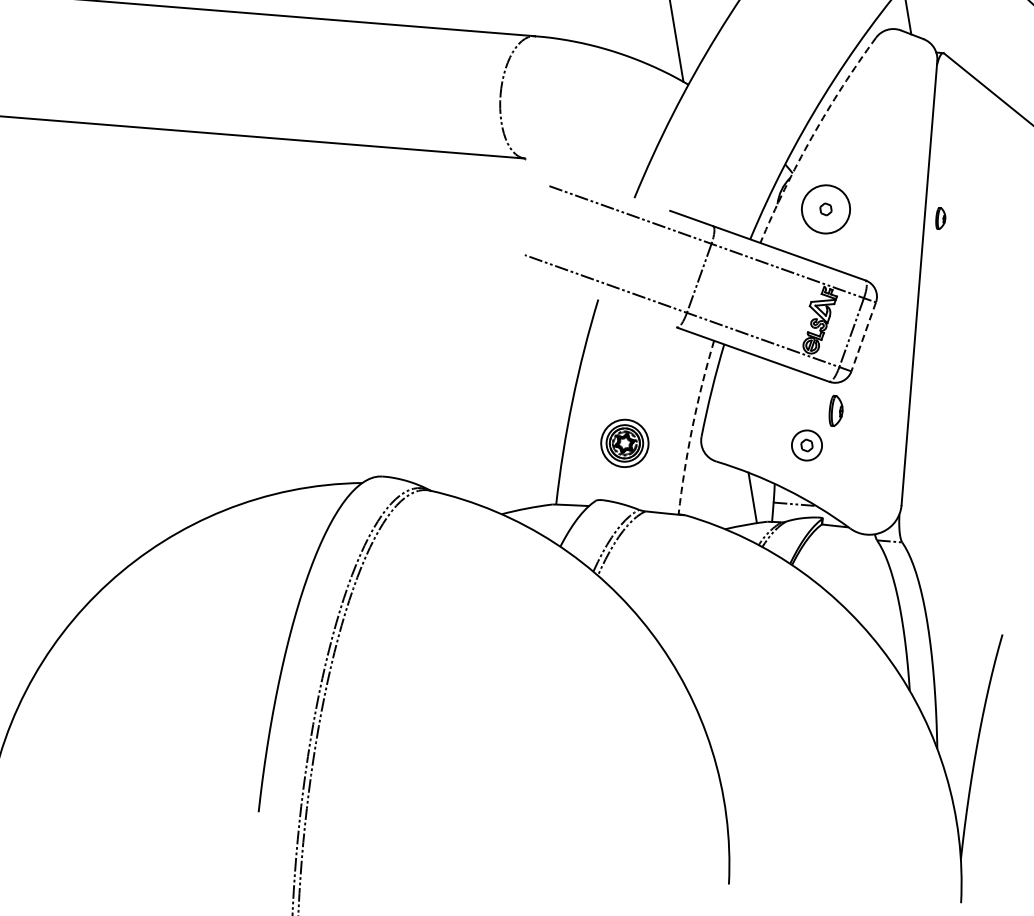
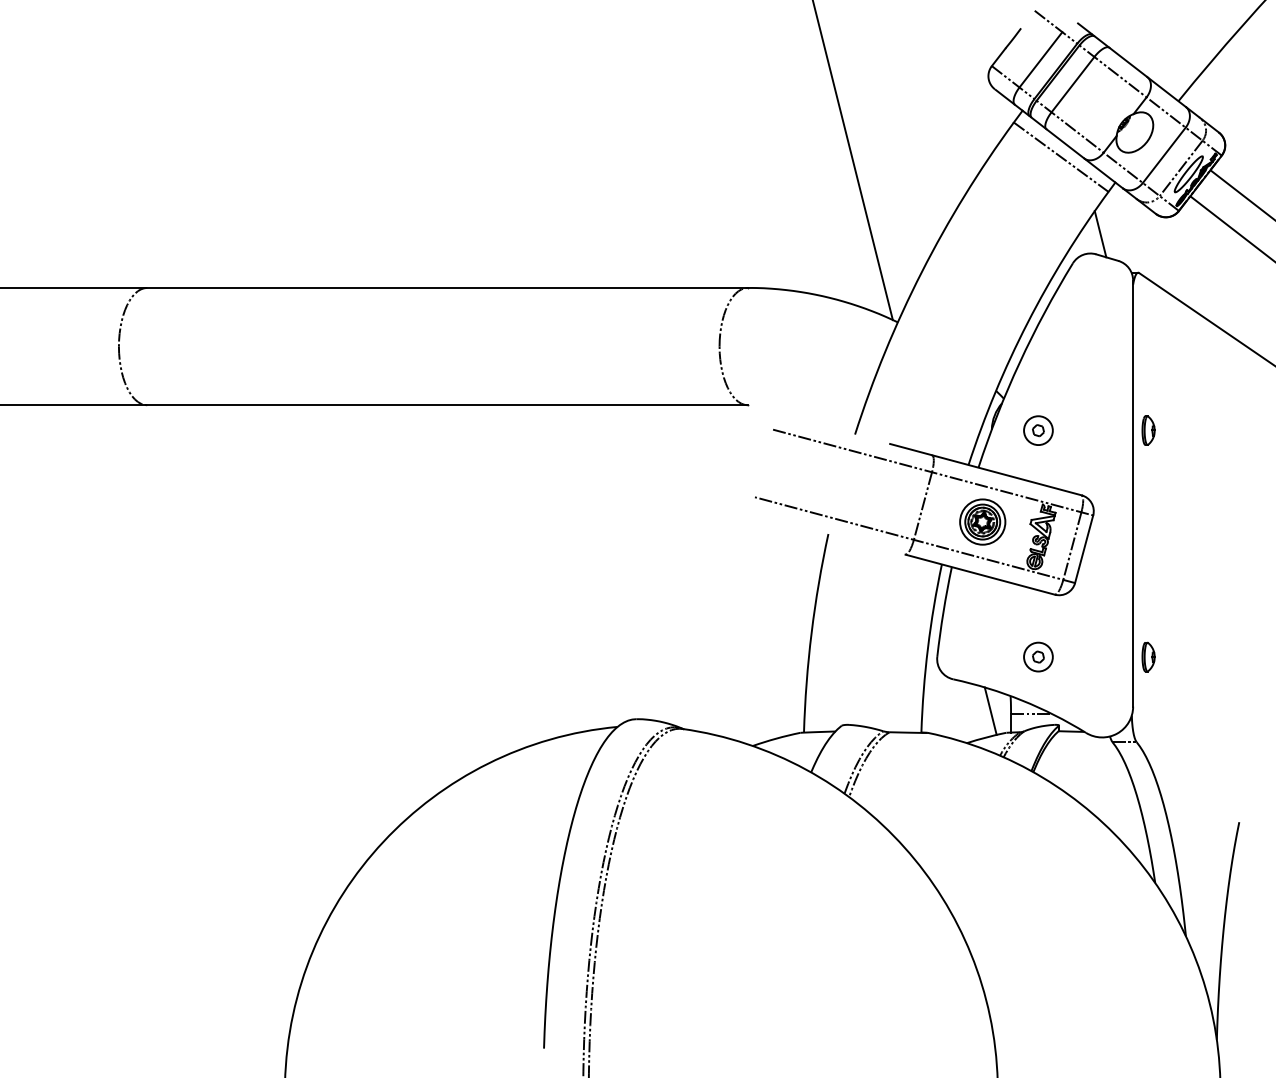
arc: (811, 136) -> (1019, 362), dashed -> solid
circle: (826, 209) -> (1038, 430), size x0.62
part: (940, 218) -> (1148, 430), size x1.43
line: (864, 337) -> (1084, 549), dashed -> solid
part: (836, 410) -> (1148, 656), moved
arc: (692, 427) -> (927, 648), dashed -> solid
part: (624, 442) -> (982, 521), moved

